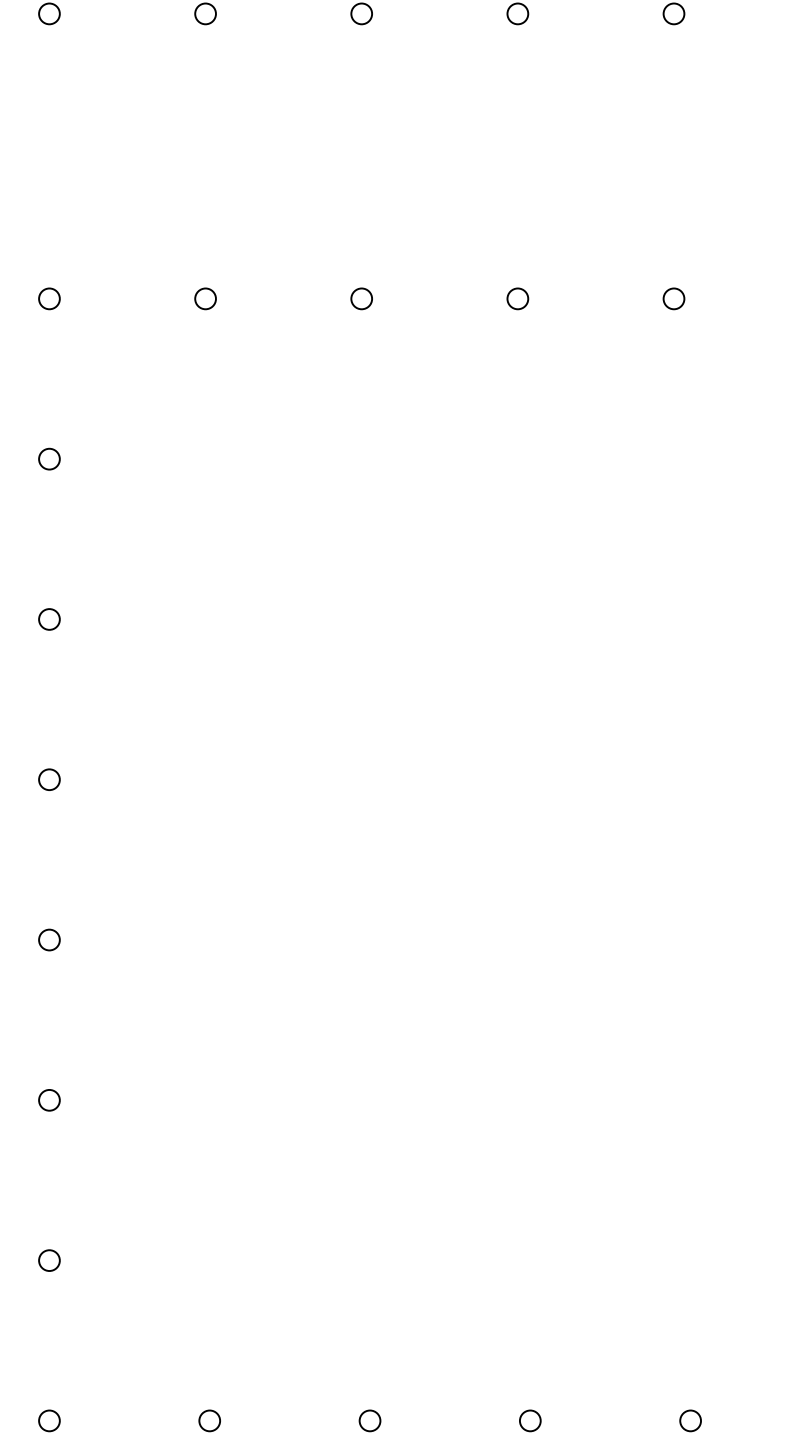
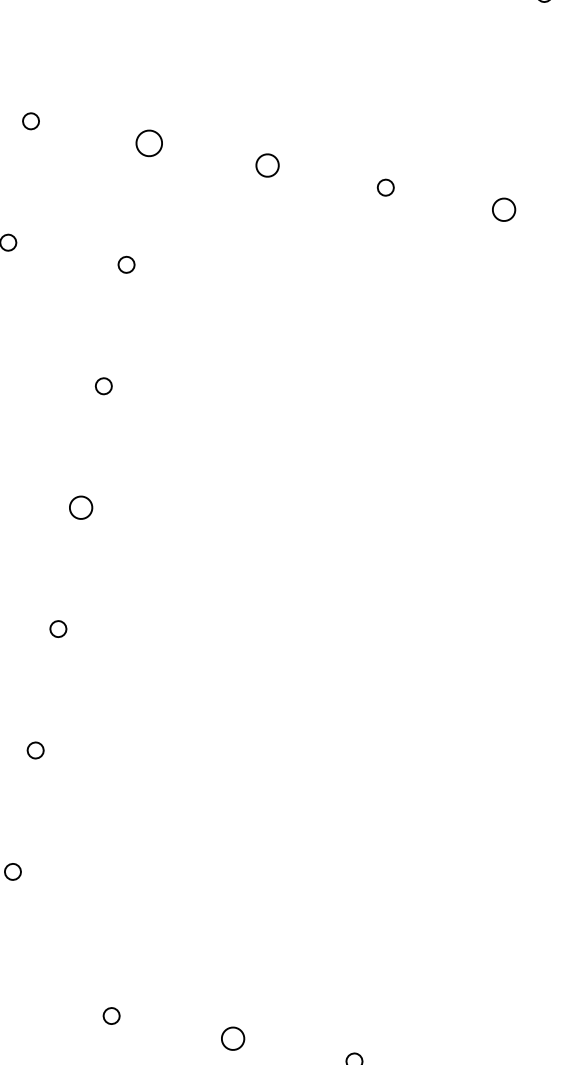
circle: (49, 298) -> (149, 143), size x1.6
circle: (205, 298) -> (267, 165), size x1.4
circle: (517, 298) -> (503, 209), size x1.4
circle: (49, 779) -> (81, 507), size x1.4
circle: (369, 1420) -> (232, 1038), size x1.4

